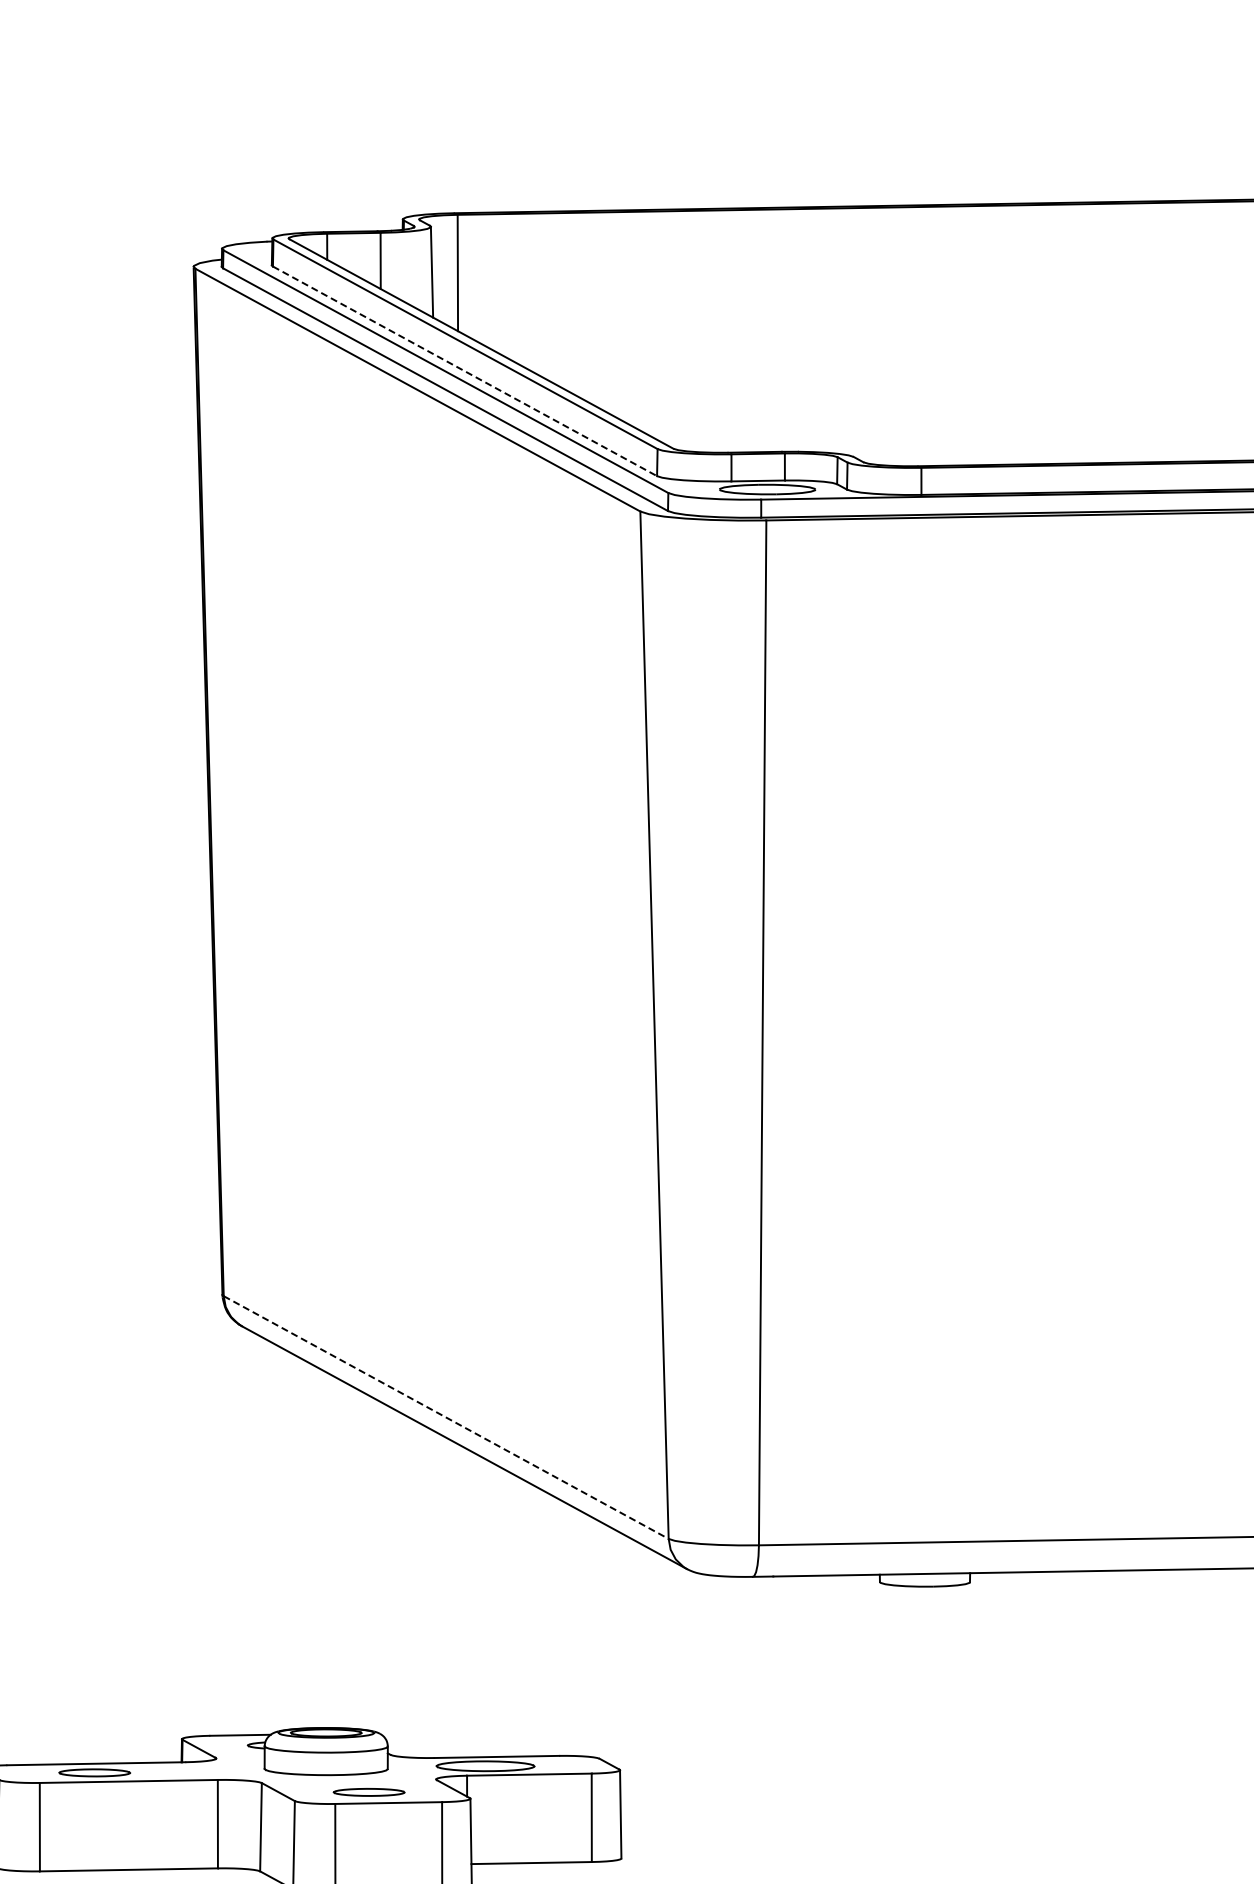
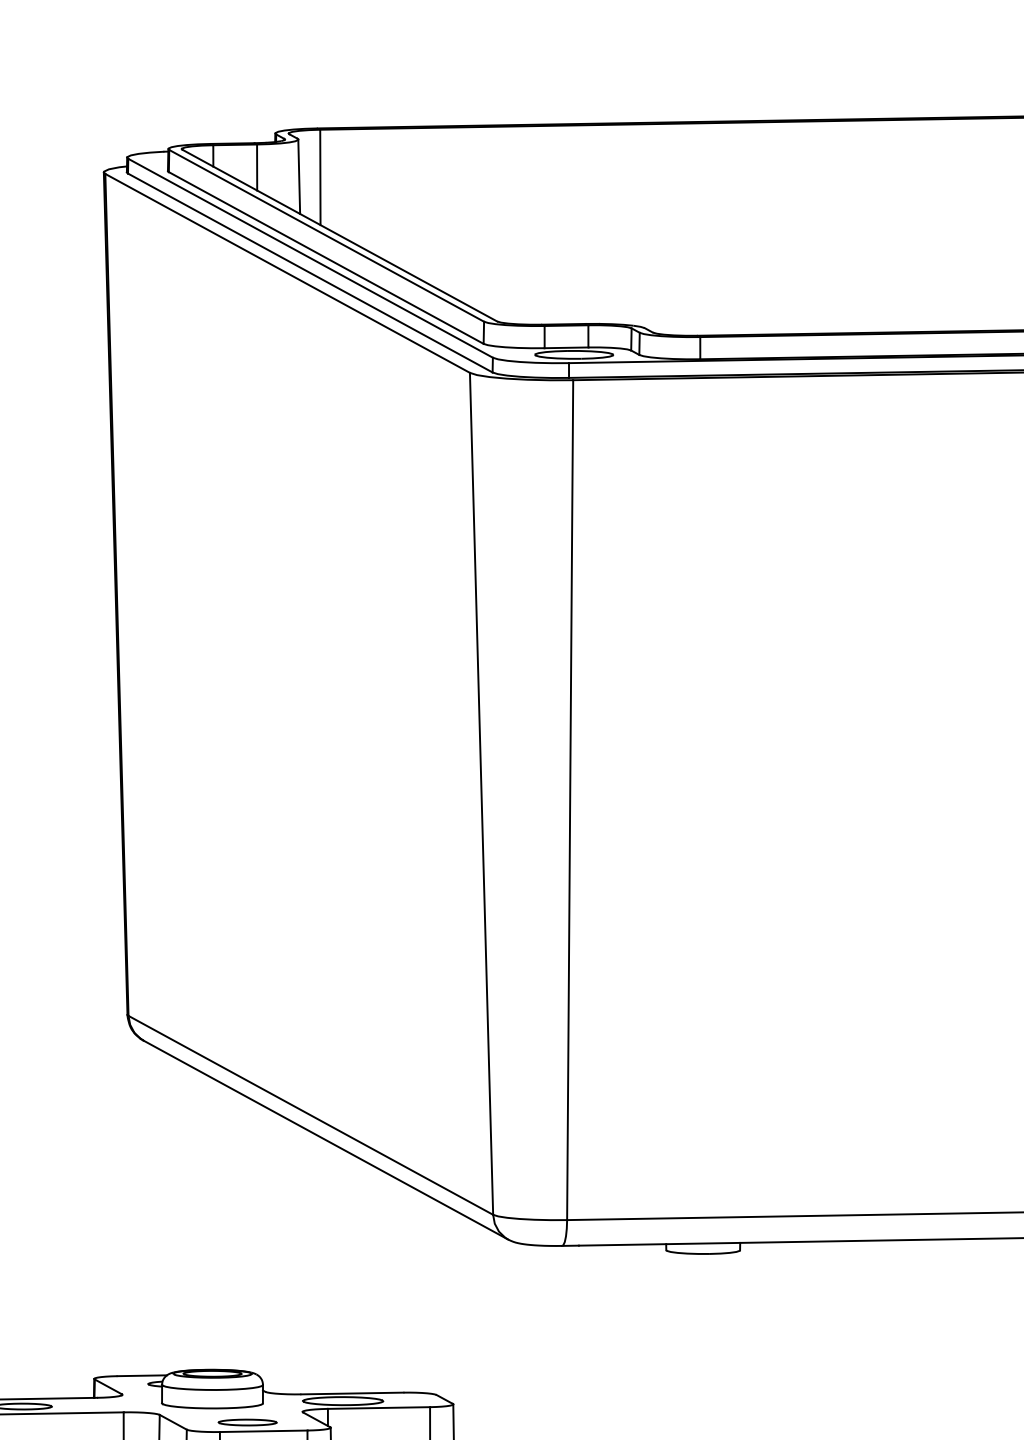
line: (465, 371) -> (326, 258), dashed -> solid
line: (446, 1417) -> (311, 1115), dashed -> solid

